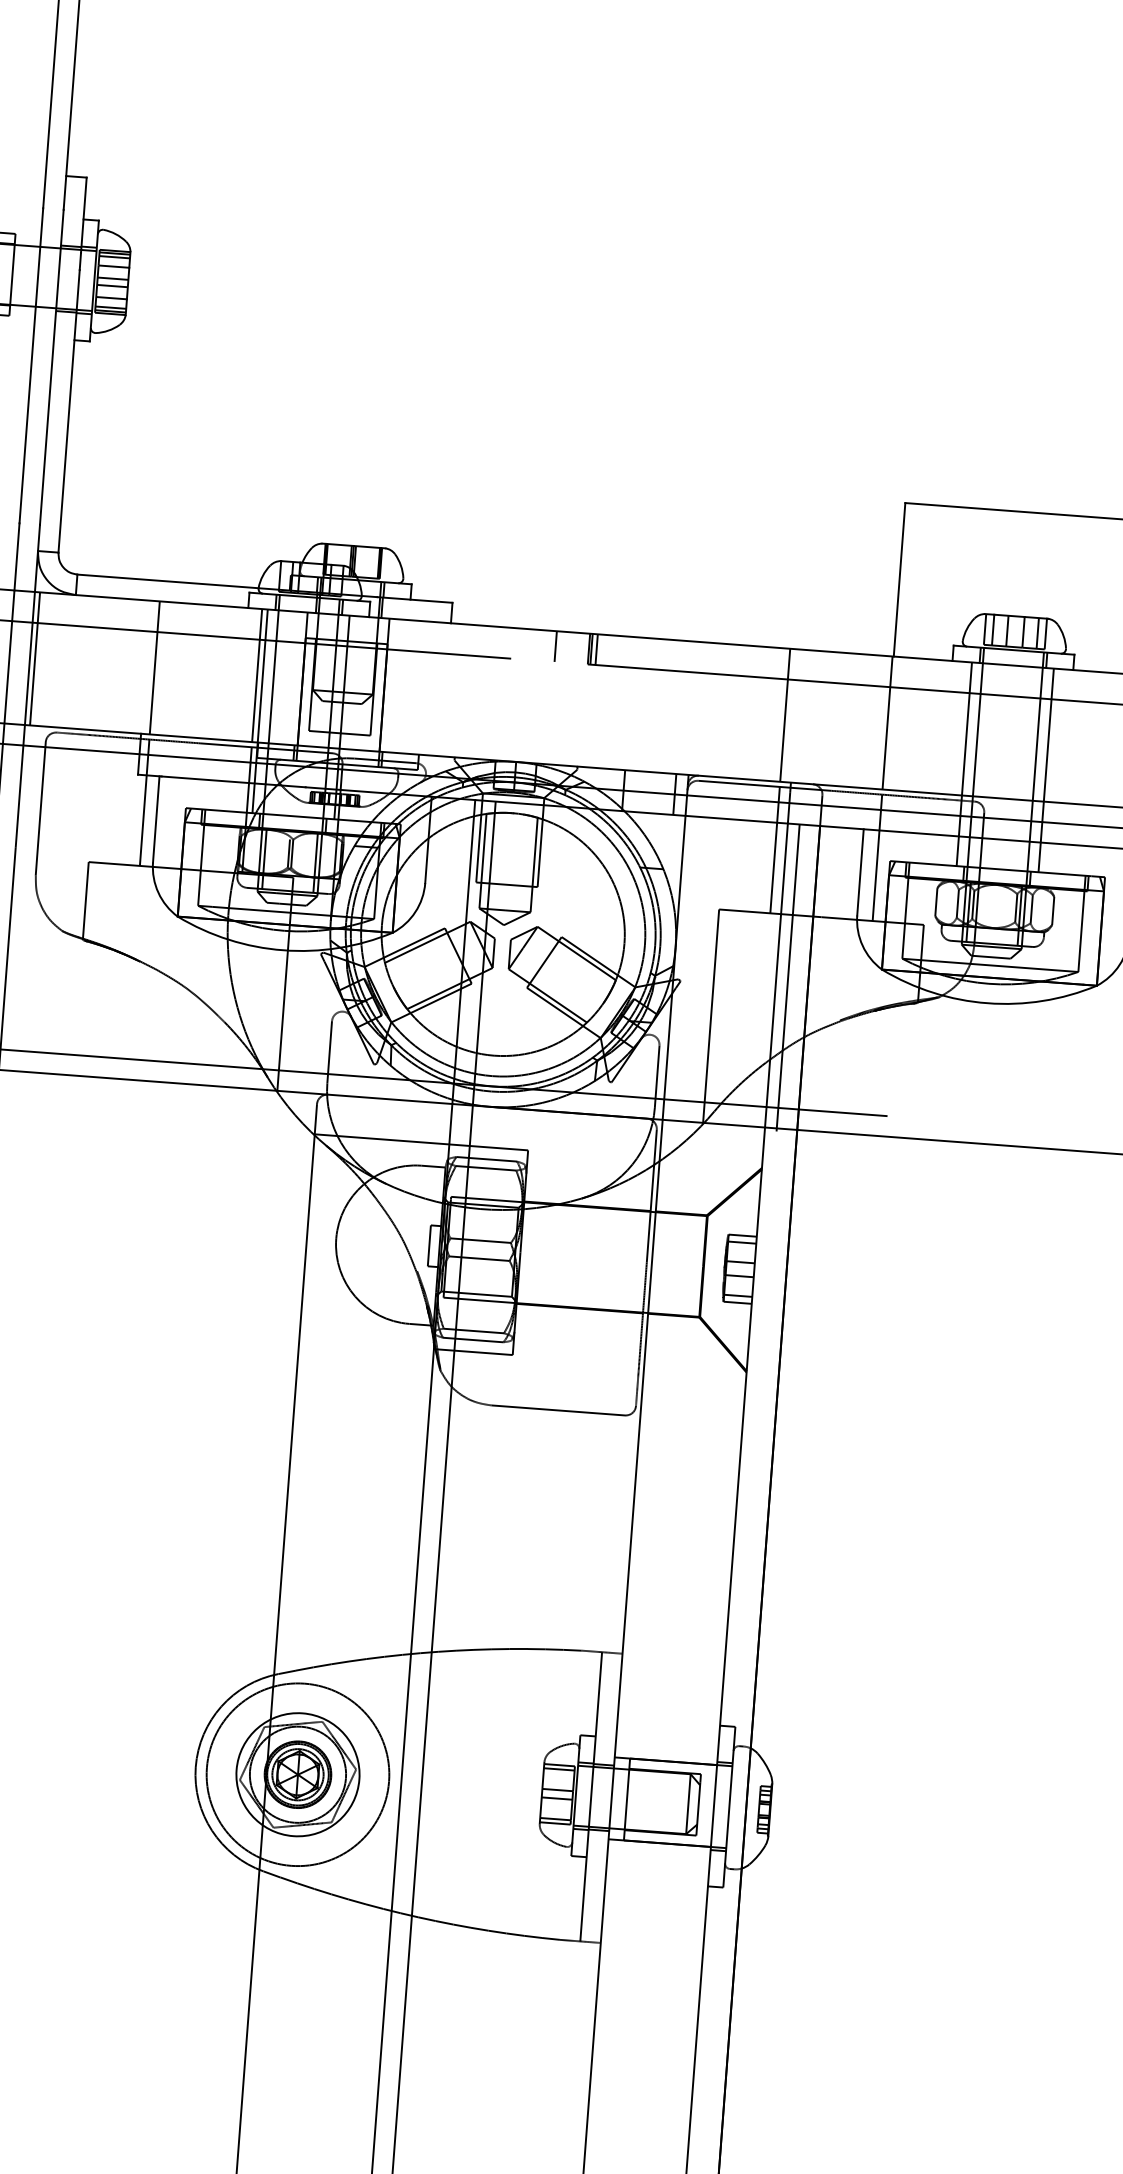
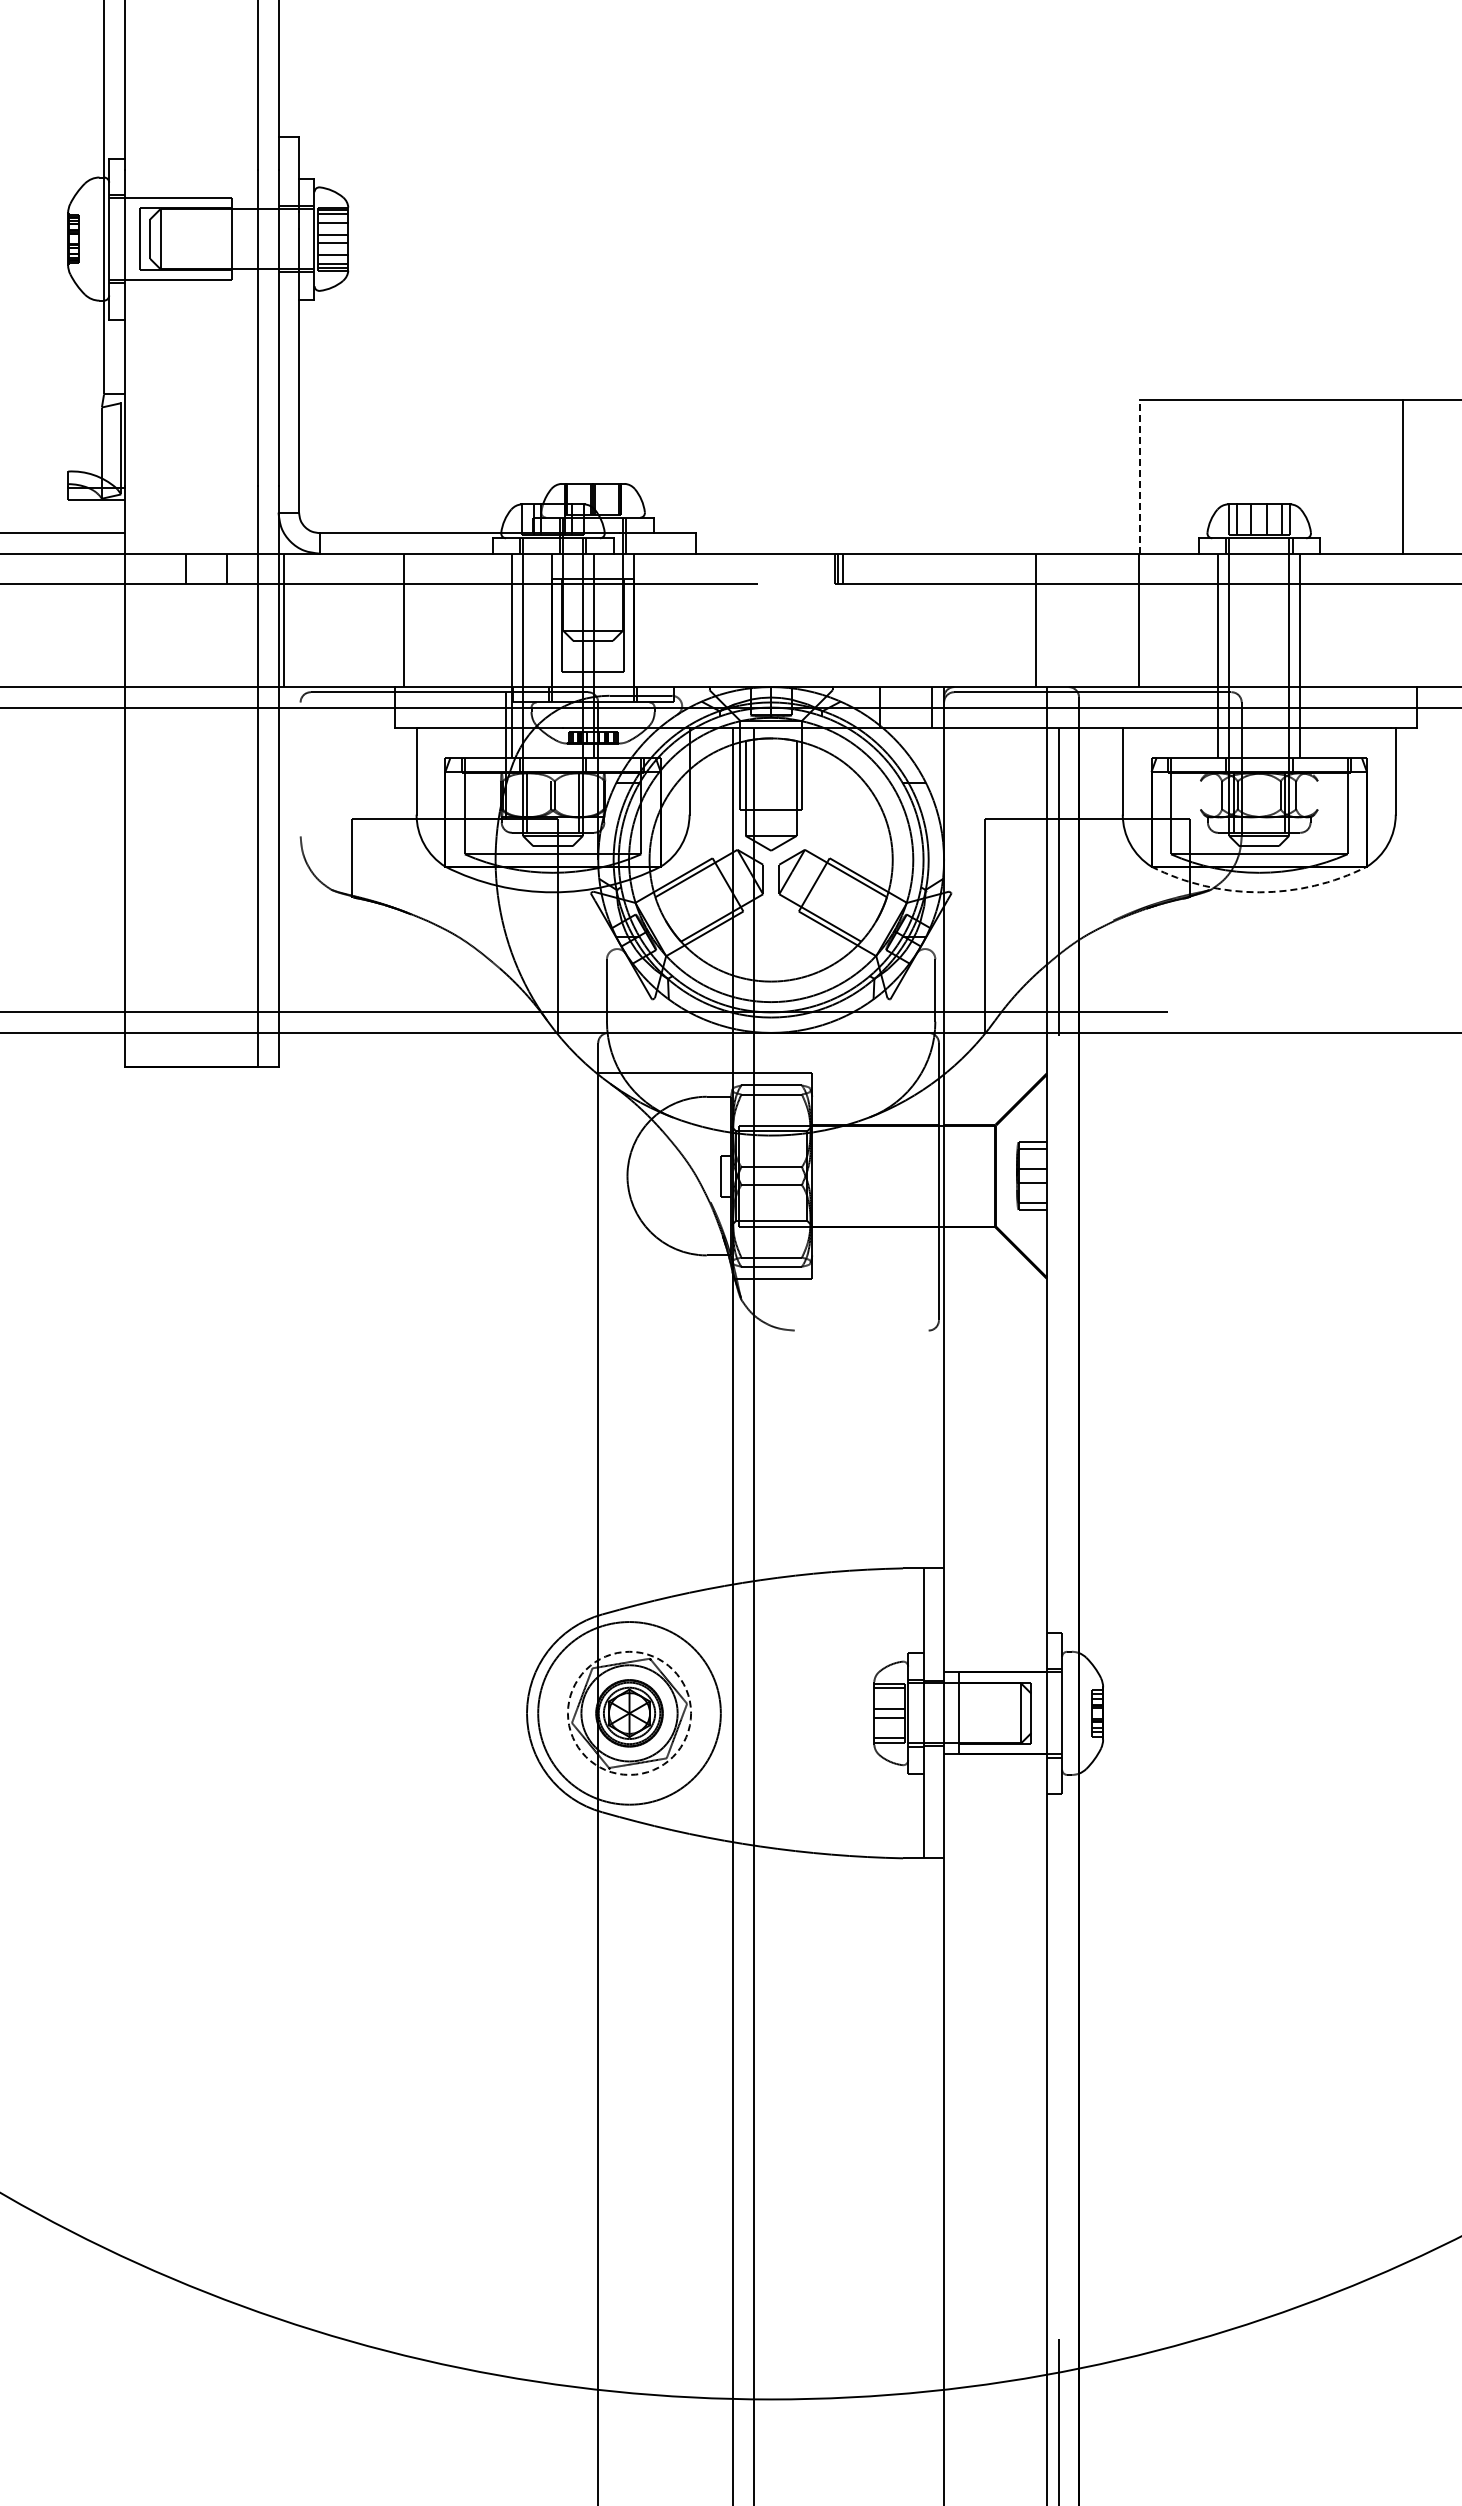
line: (899, 579) -> (1139, 476), solid -> dashed
line: (555, 646) -> (801, 568), removed
line: (257, 675) -> (506, 620), removed
line: (144, 802) -> (403, 755), removed
line: (40, 808) -> (300, 769), removed
line: (774, 850) -> (1035, 755), removed
line: (877, 857) -> (1138, 755), removed
line: (936, 902) -> (1200, 795), removed
line: (1052, 911) -> (1317, 795), removed
arc: (987, 1003) -> (1259, 892), solid -> dashed
line: (558, 1410) -> (861, 1330), removed
circle: (298, 1773) -> (629, 1712), solid -> dashed

